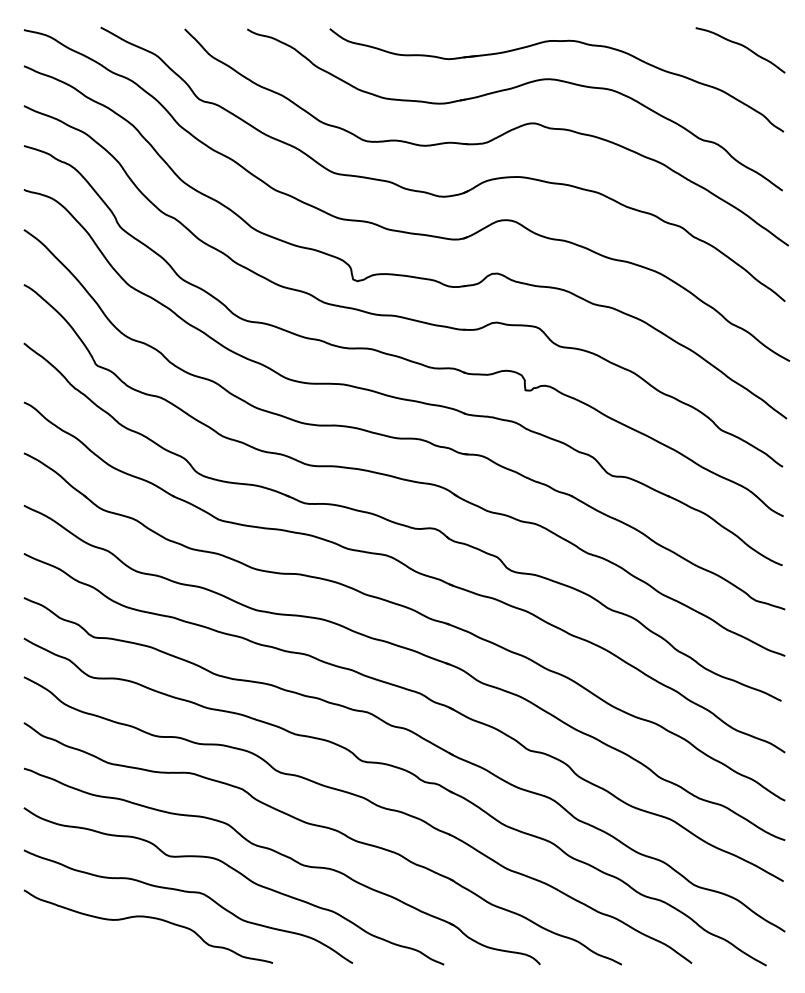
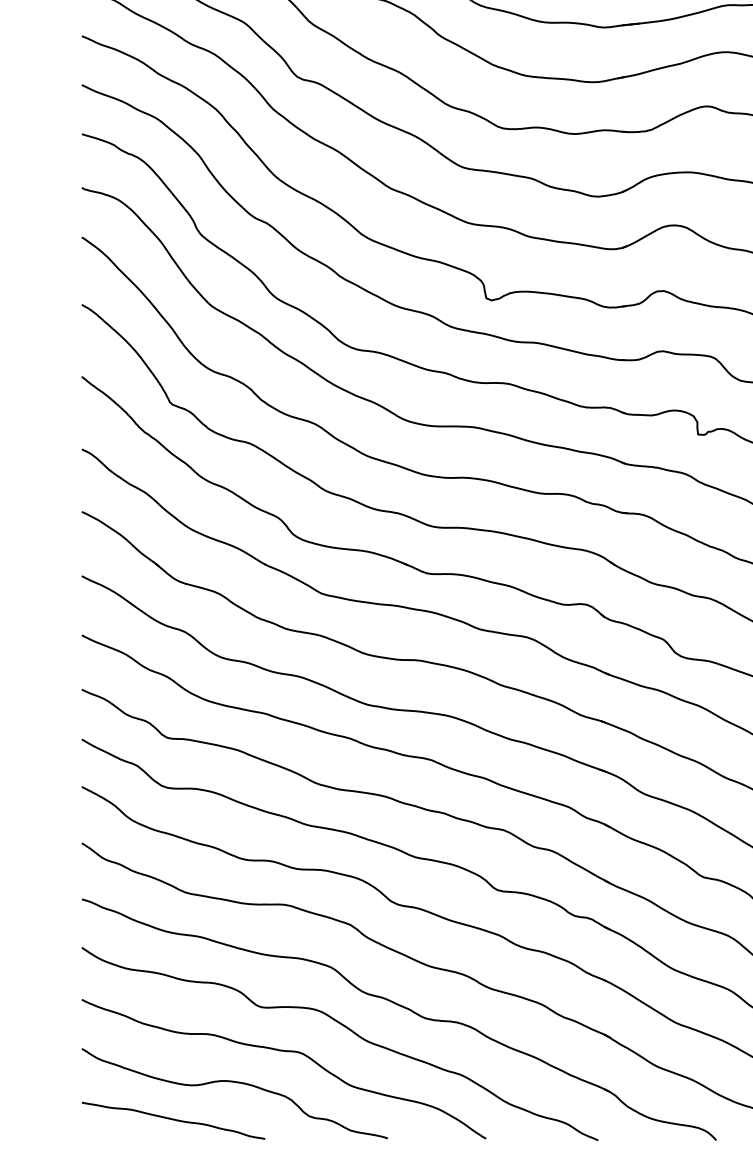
curve: (98, 948) -> (173, 1120), added

